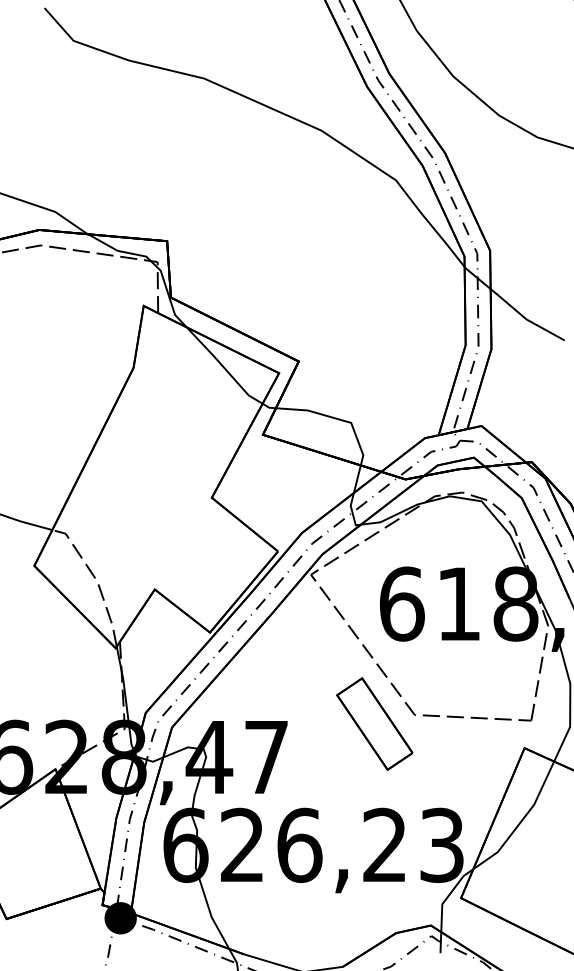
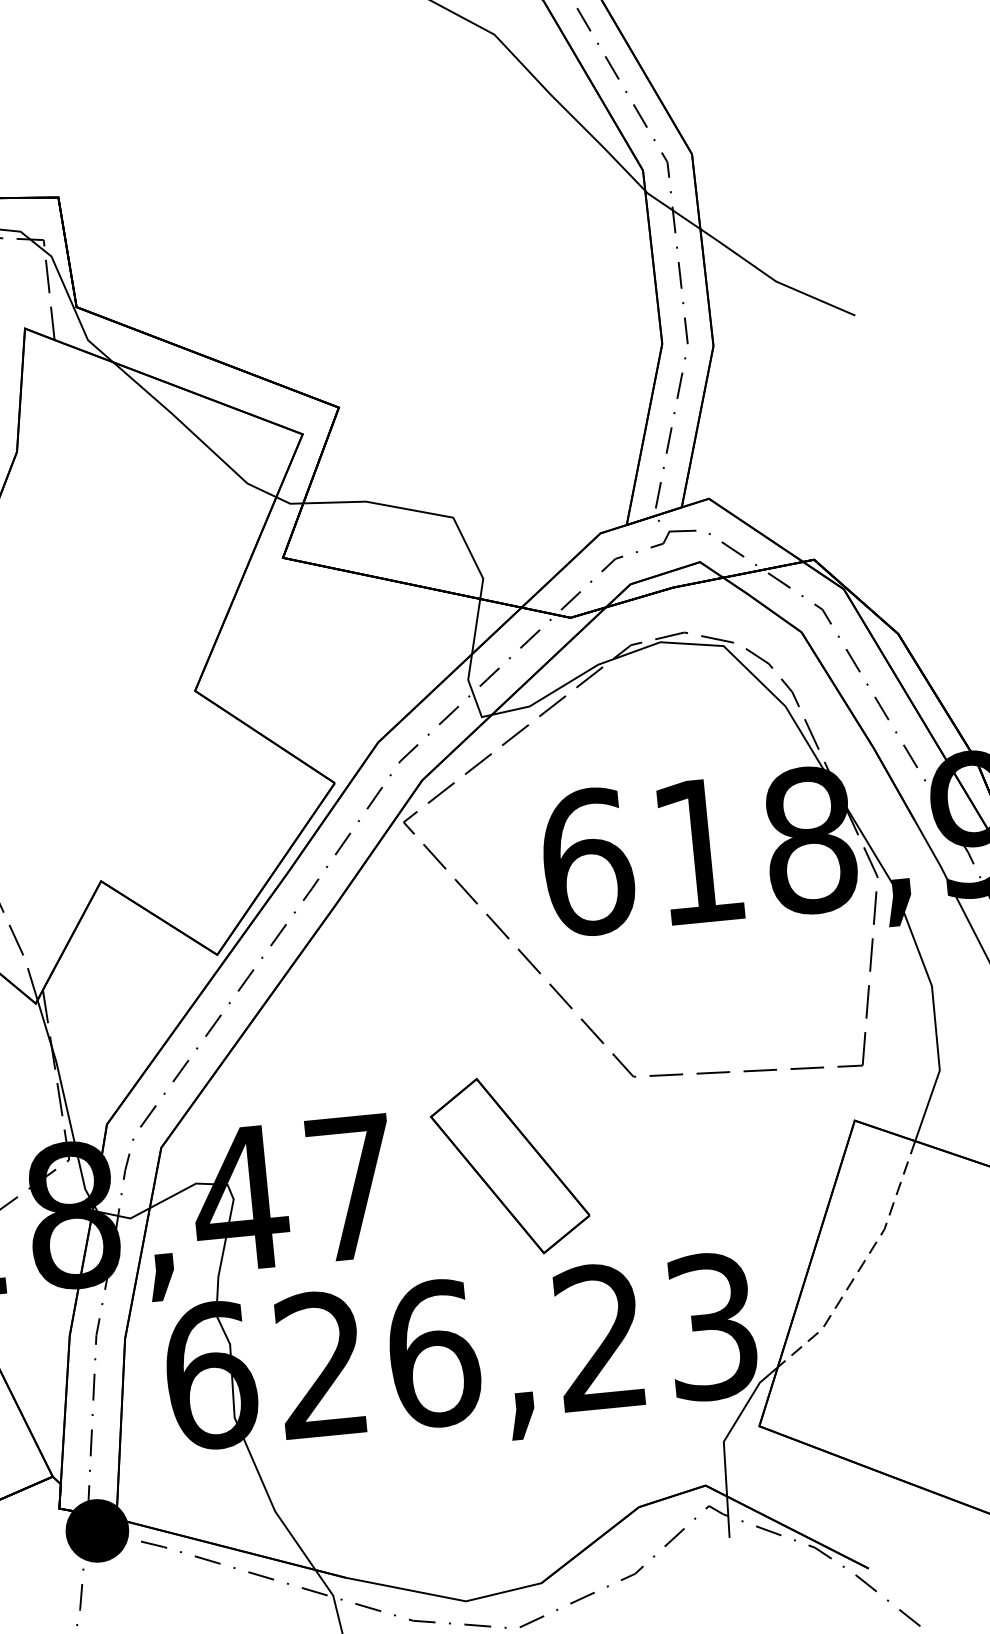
part: (374, 723) -> (509, 1165), moved
line: (521, 821) -> (862, 1264), solid -> dashed

